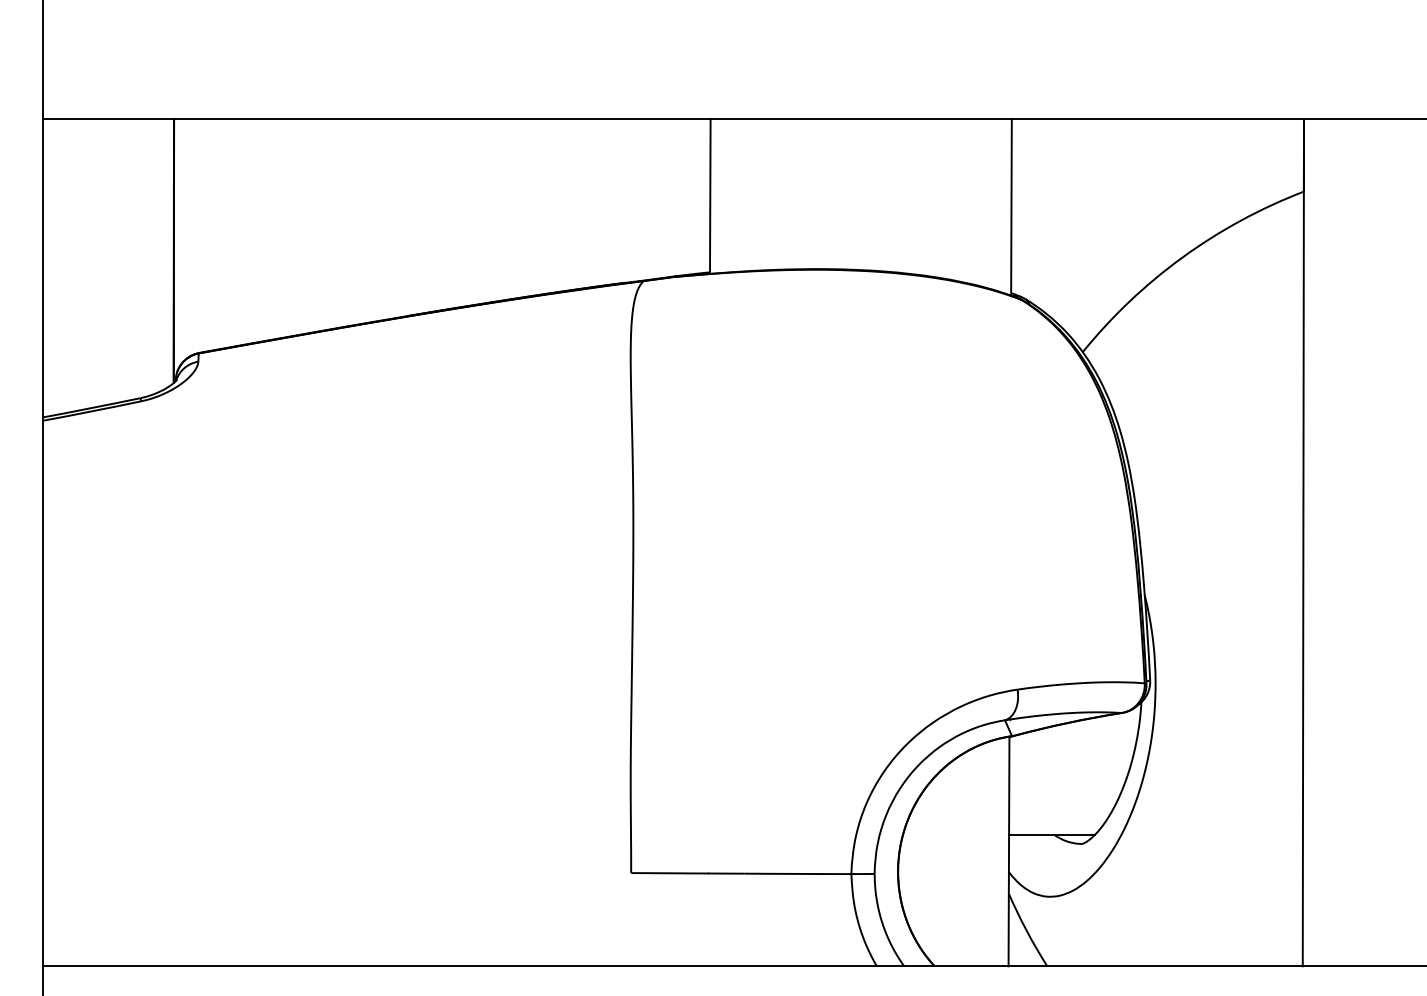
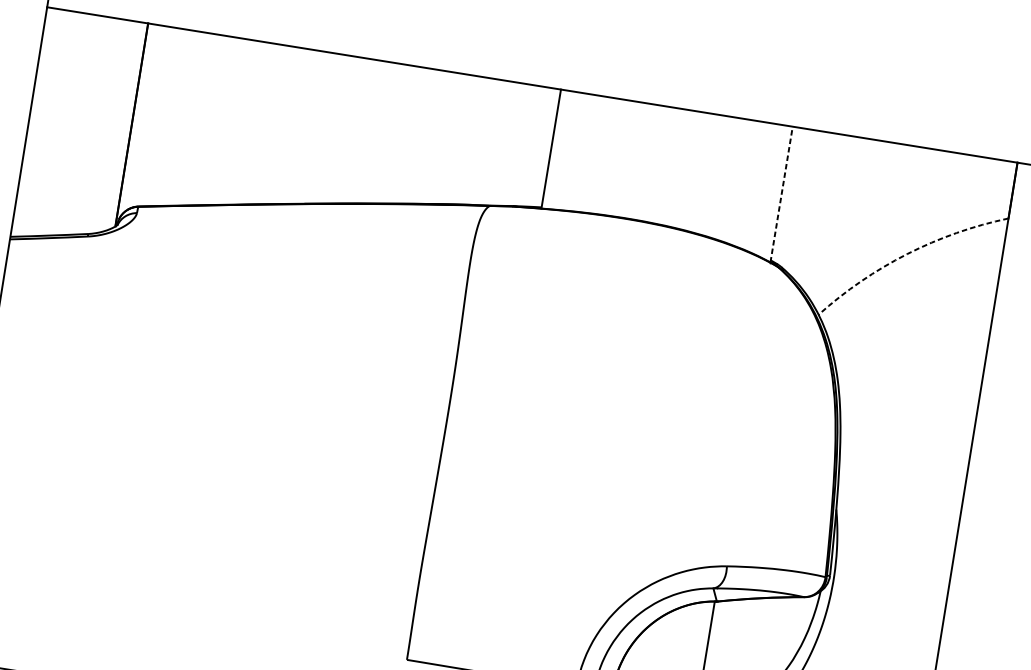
line: (1011, 206) -> (781, 193), solid -> dashed
arc: (1182, 257) -> (907, 254), solid -> dashed

